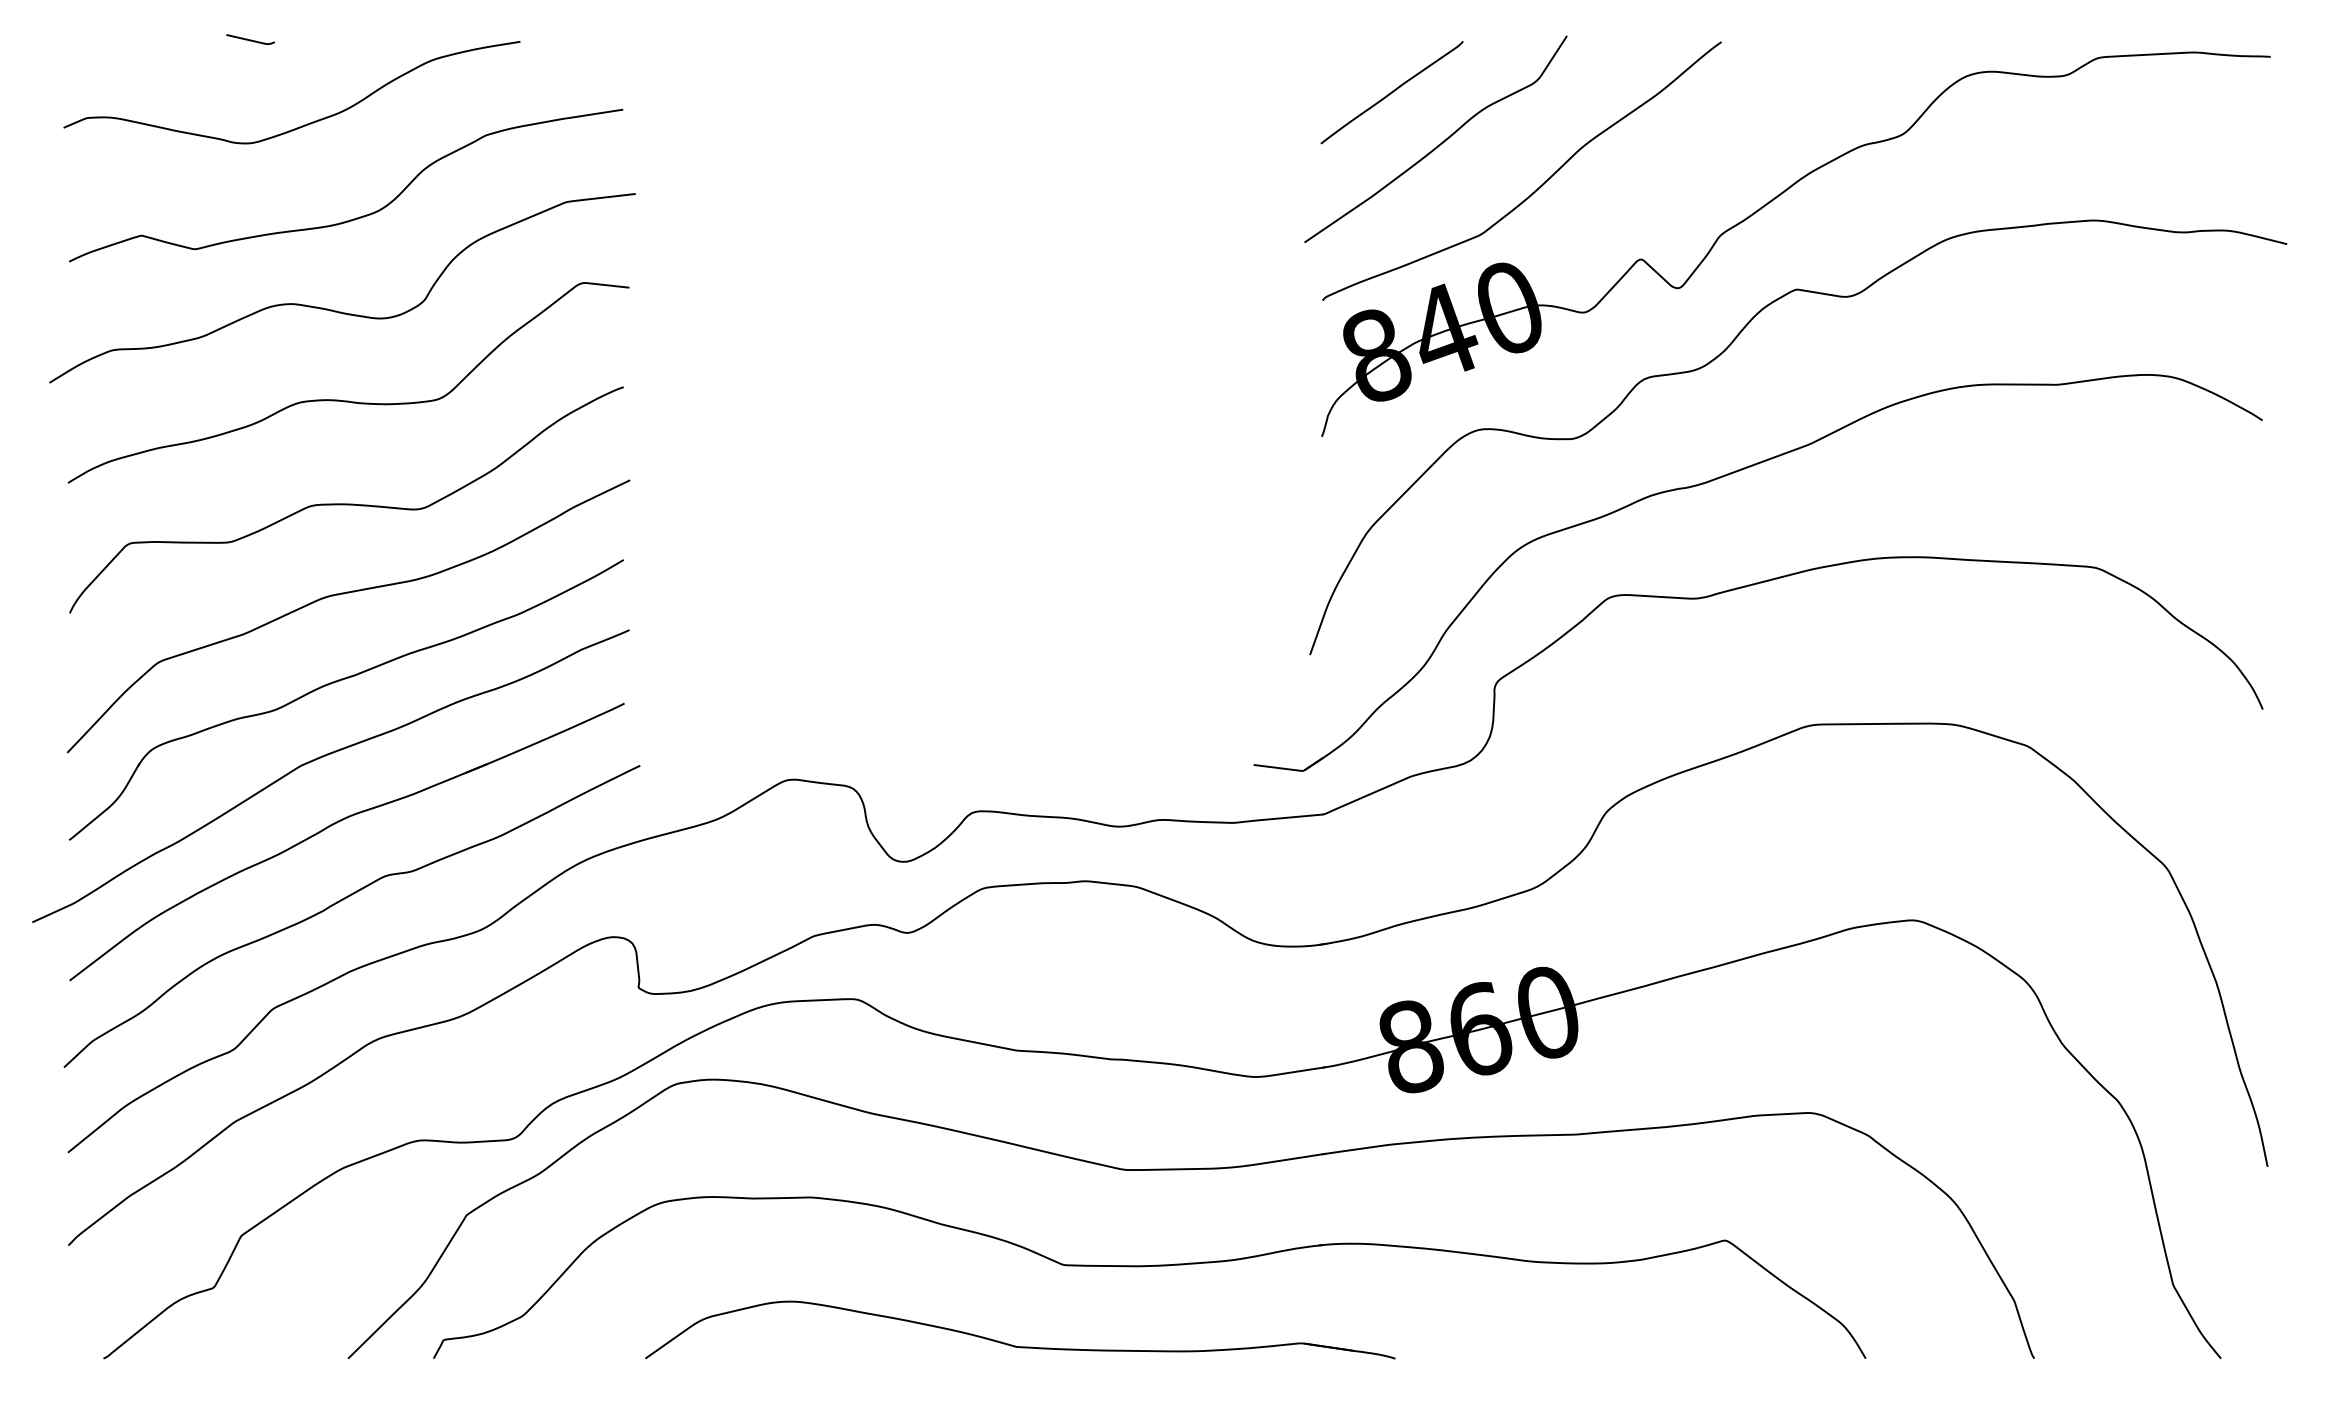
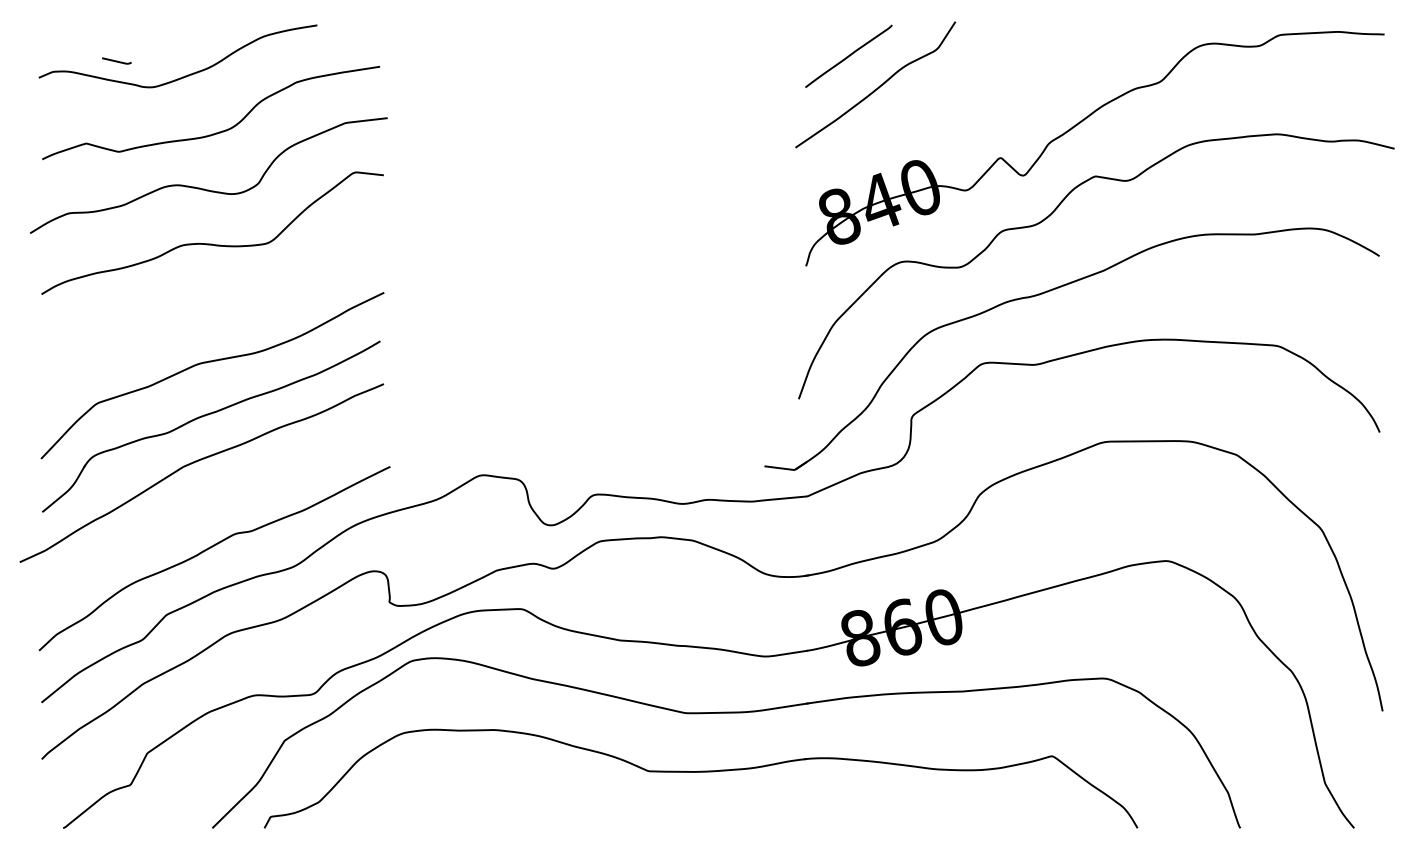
line: (250, 38) -> (116, 60), moved
curve: (1534, 189) -> (935, 115), removed
curve: (346, 502) -> (211, 306), removed
part: (336, 824) -> (205, 502), removed
part: (1014, 1344) -> (618, 819), removed

